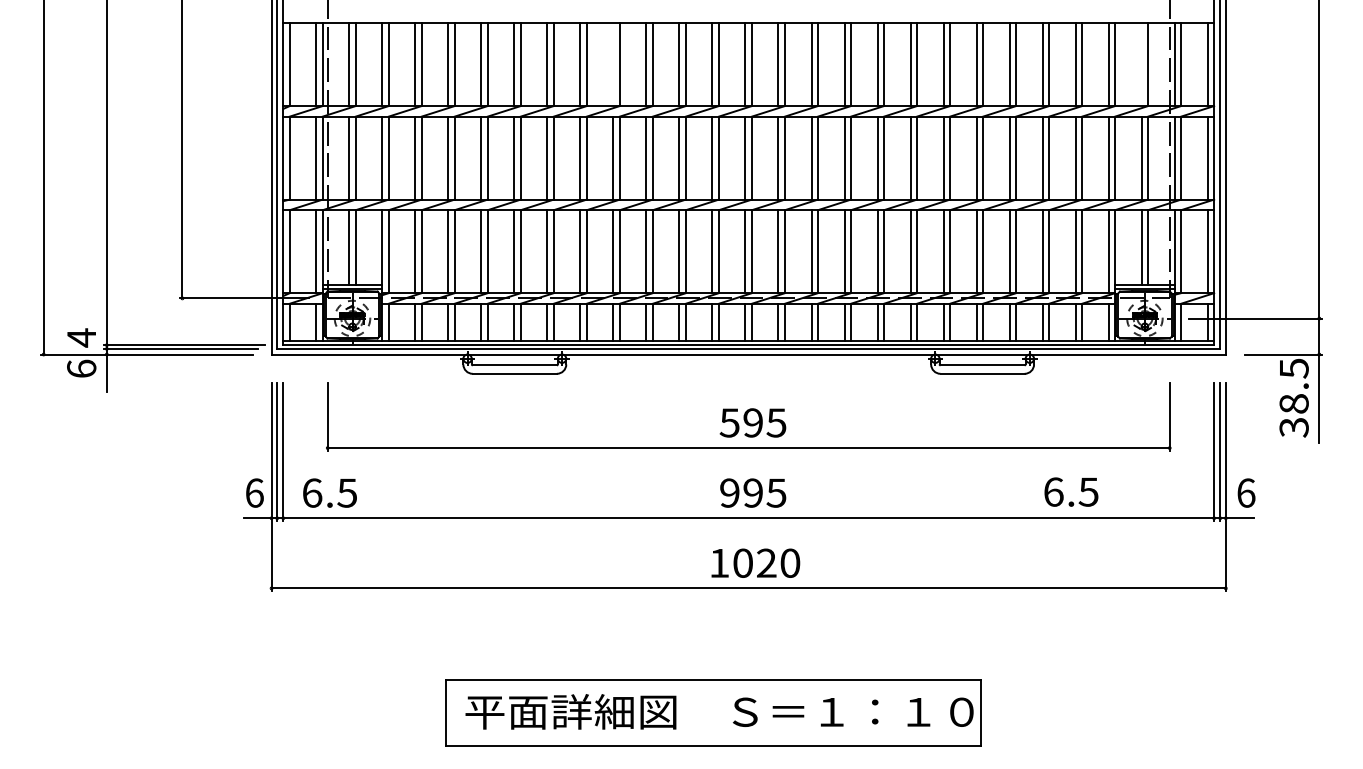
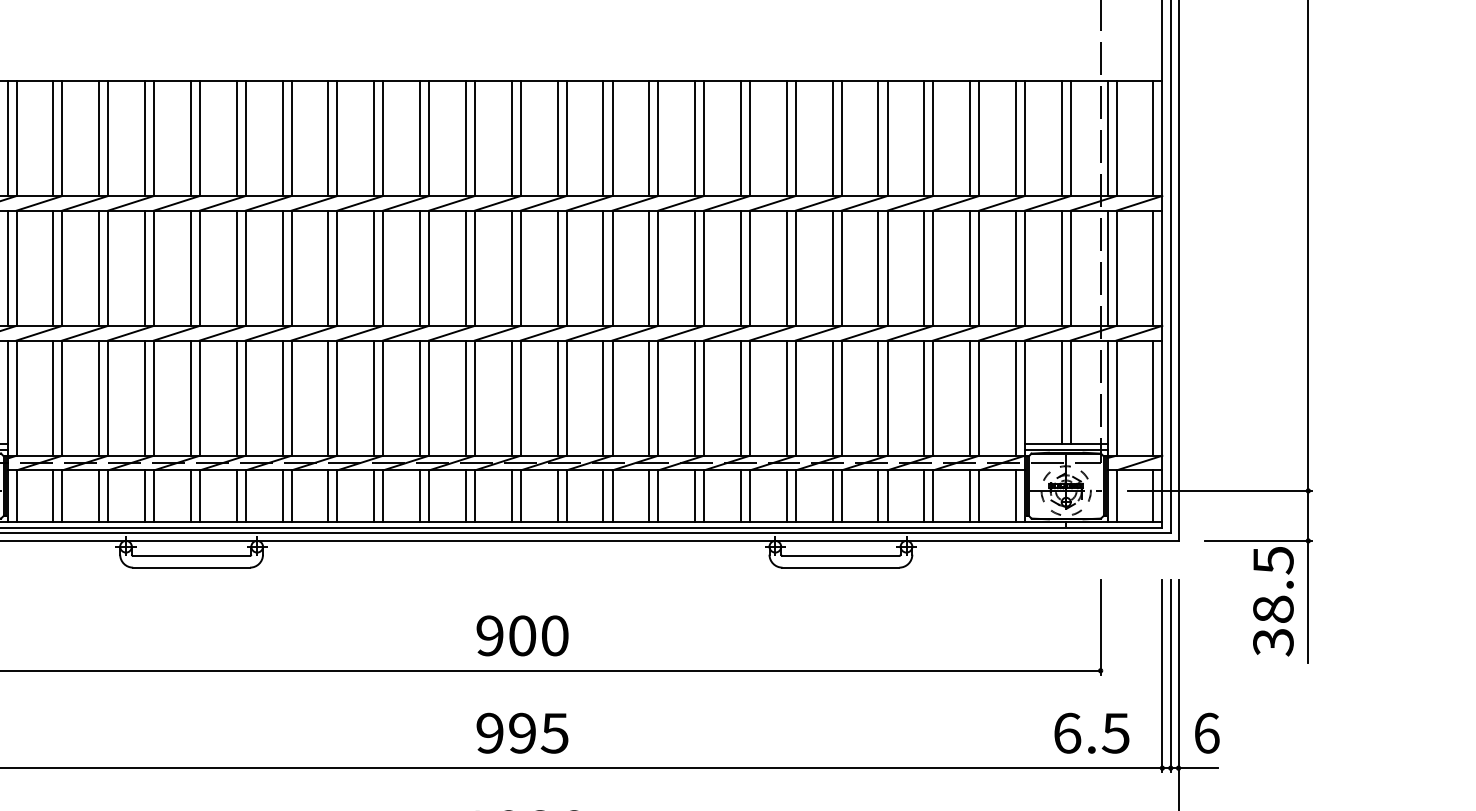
line: (613, 64) -> (328, 138), added
line: (1141, 64) -> (1061, 138), added
text: (752, 422) -> (521, 635), 595 -> 900
text: (1071, 491) -> (1092, 732), moved

